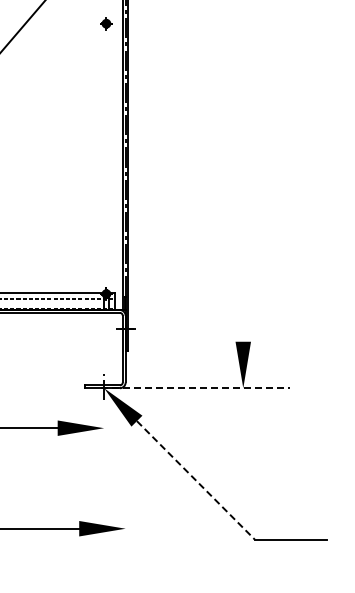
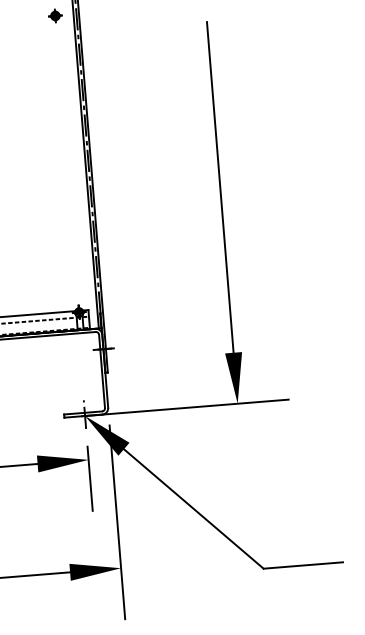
line: (243, 190) -> (220, 186), added
line: (196, 388) -> (186, 408), dashed -> solid
line: (104, 445) -> (90, 478), added
line: (195, 480) -> (193, 509), dashed -> solid
line: (125, 486) -> (117, 521), added

